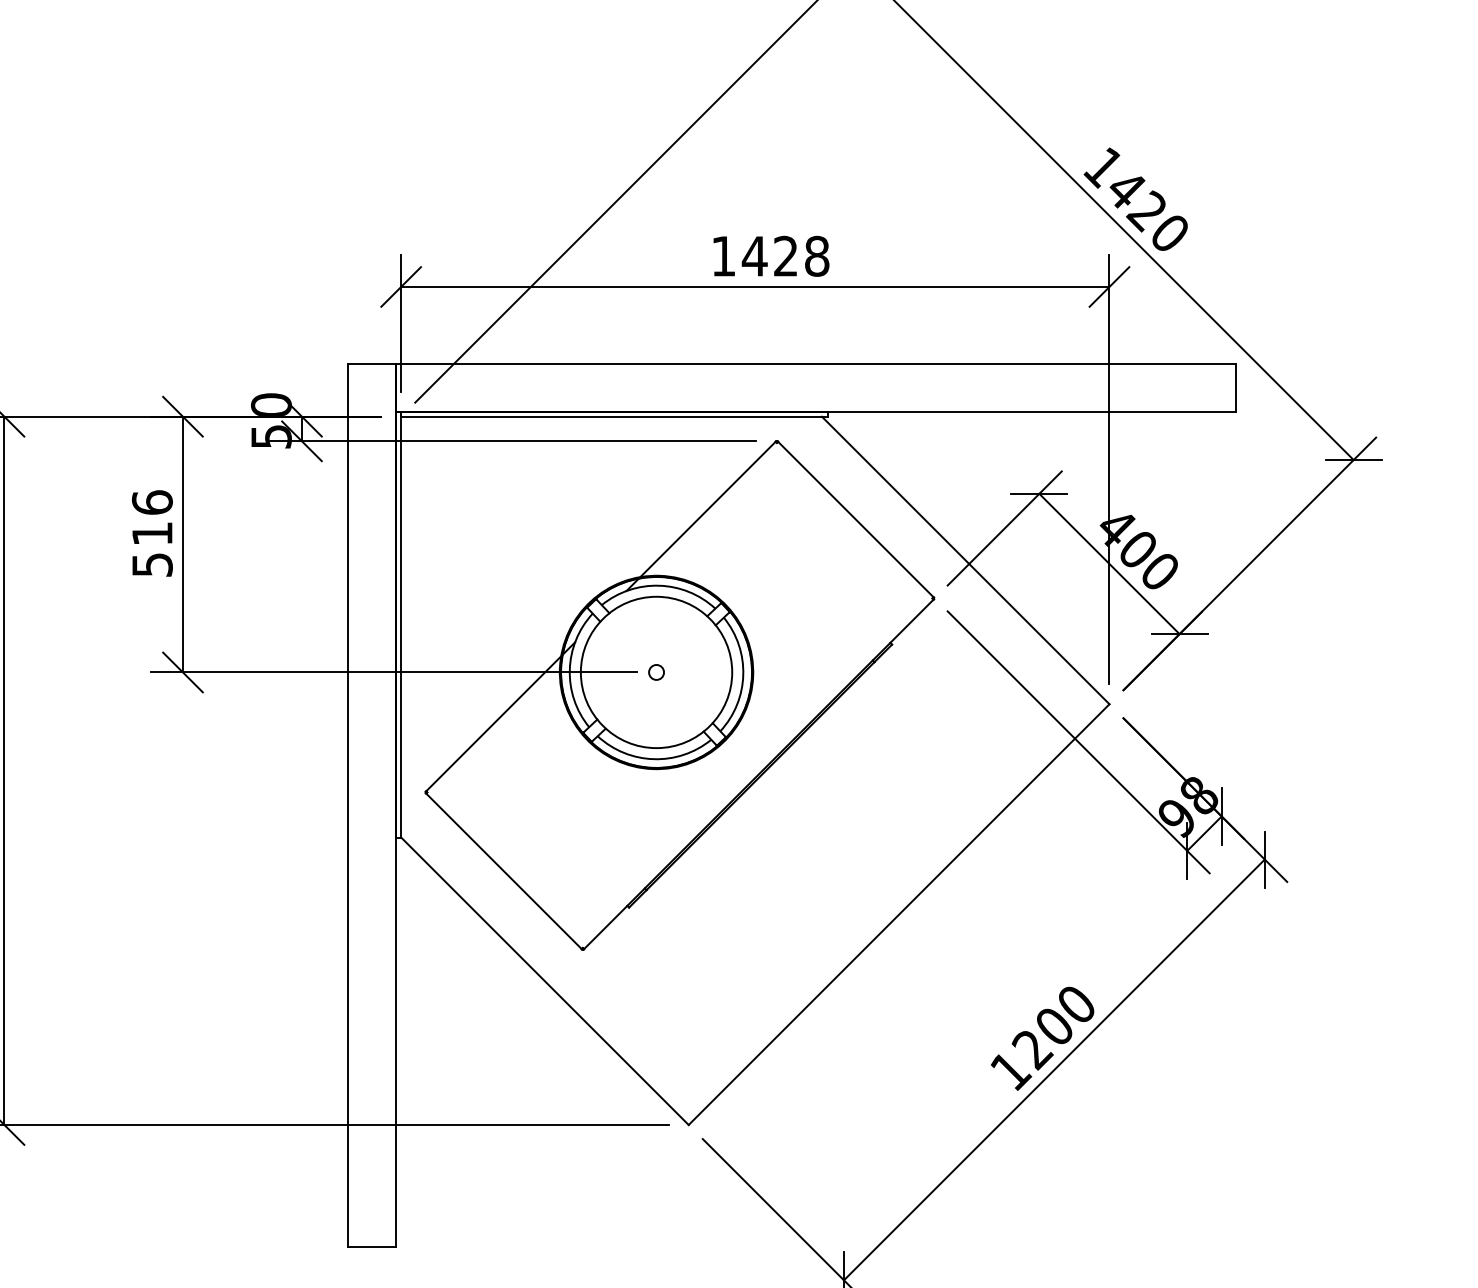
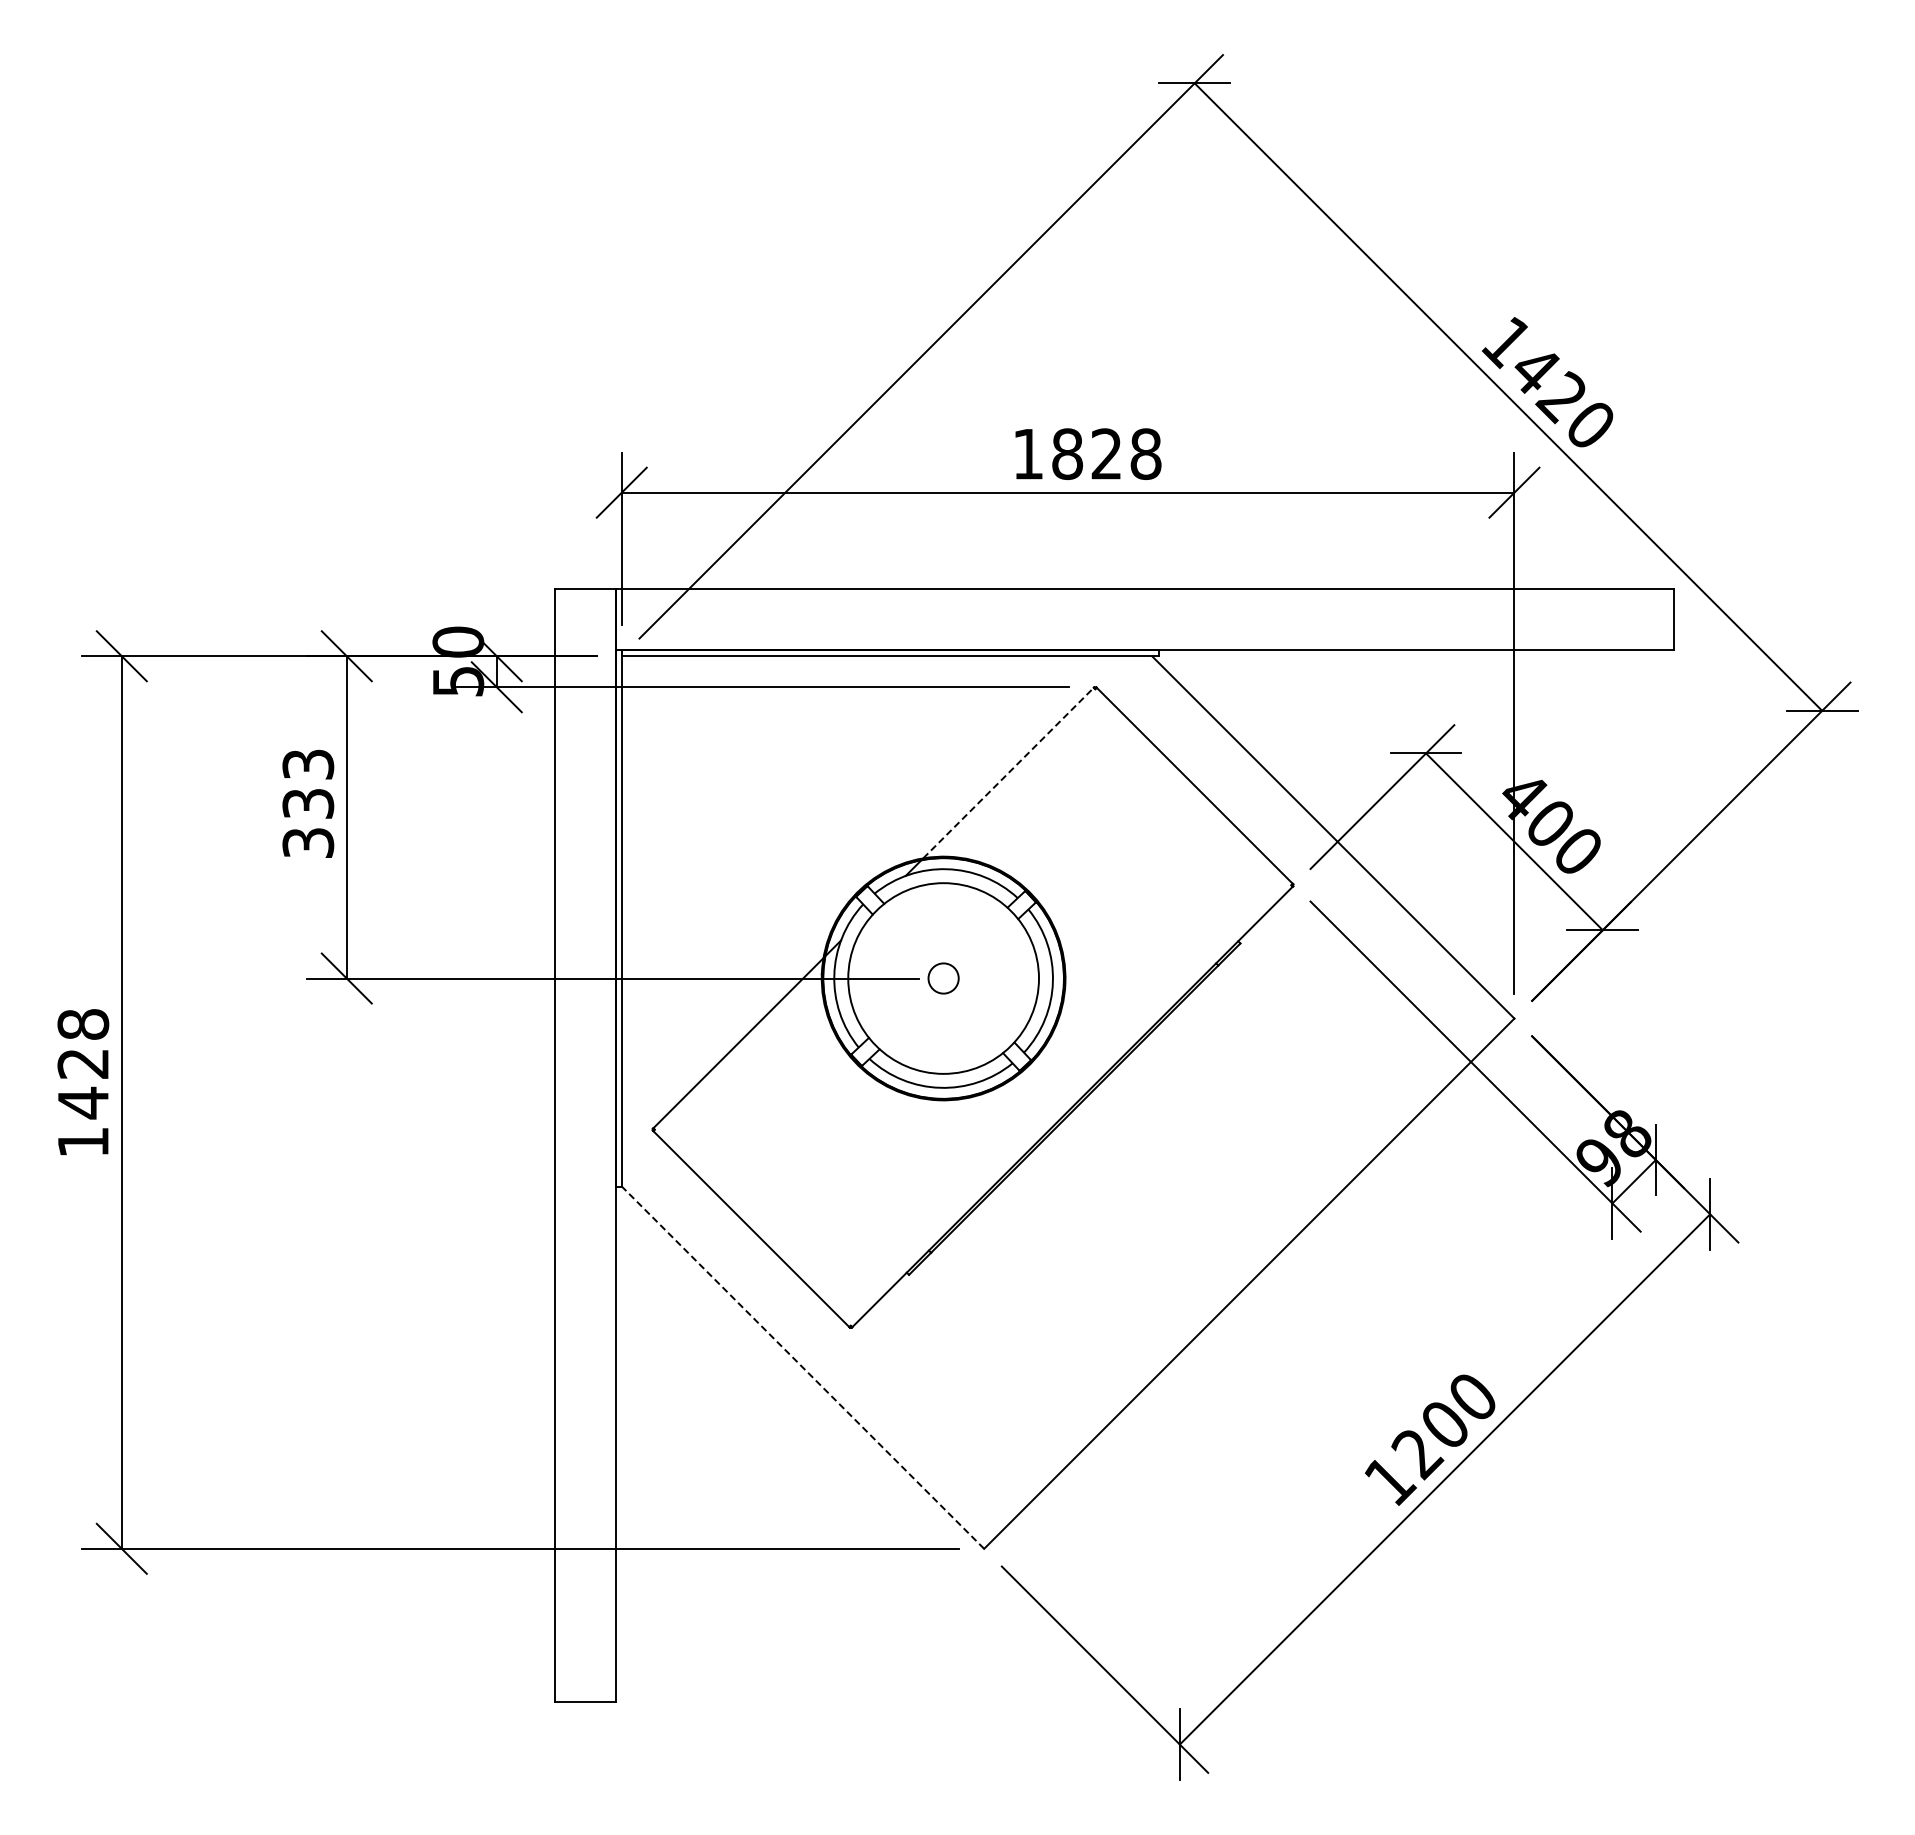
text: (754, 256) -> (1067, 454), 1428 -> 1828
line: (708, 509) -> (1008, 773), solid -> dashed
text: (152, 532) -> (308, 802), 516 -> 333
circle: (656, 672) -> (943, 978), size x1.6
line: (544, 981) -> (802, 1367), solid -> dashed

